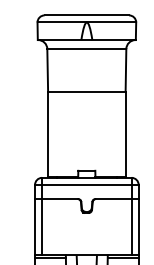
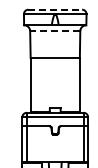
line: (87, 15) -> (55, 9), solid -> dashed
line: (85, 49) -> (54, 31), solid -> dashed

